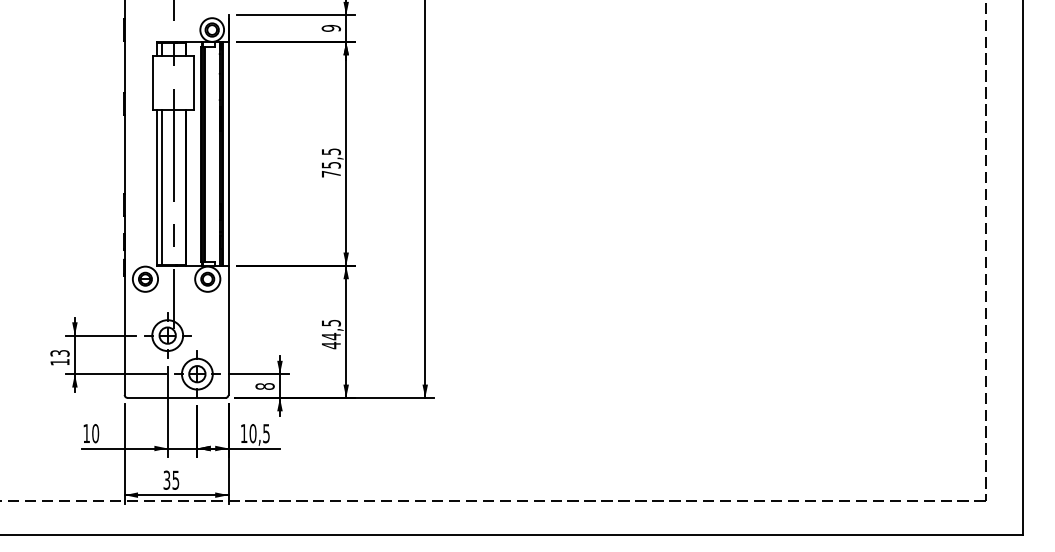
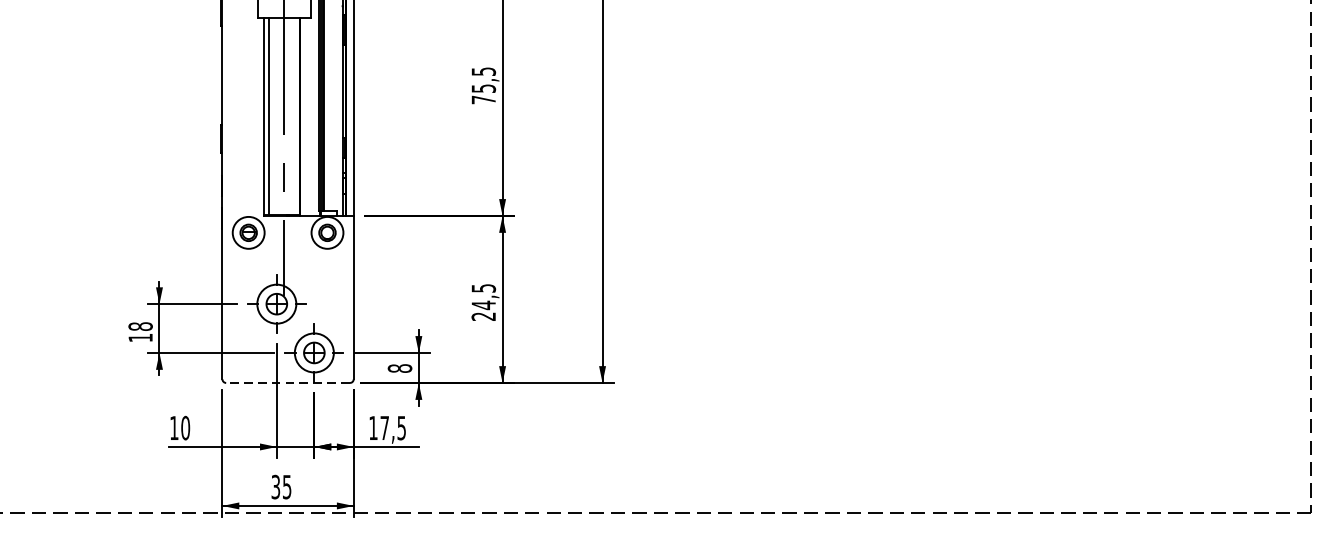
text: (330, 345) -> (482, 316), 44,5 -> 24,5
text: (59, 352) -> (139, 325), 13 -> 18
line: (176, 397) -> (287, 382), solid -> dashed
text: (252, 433) -> (384, 427), 10,5 -> 17,5

